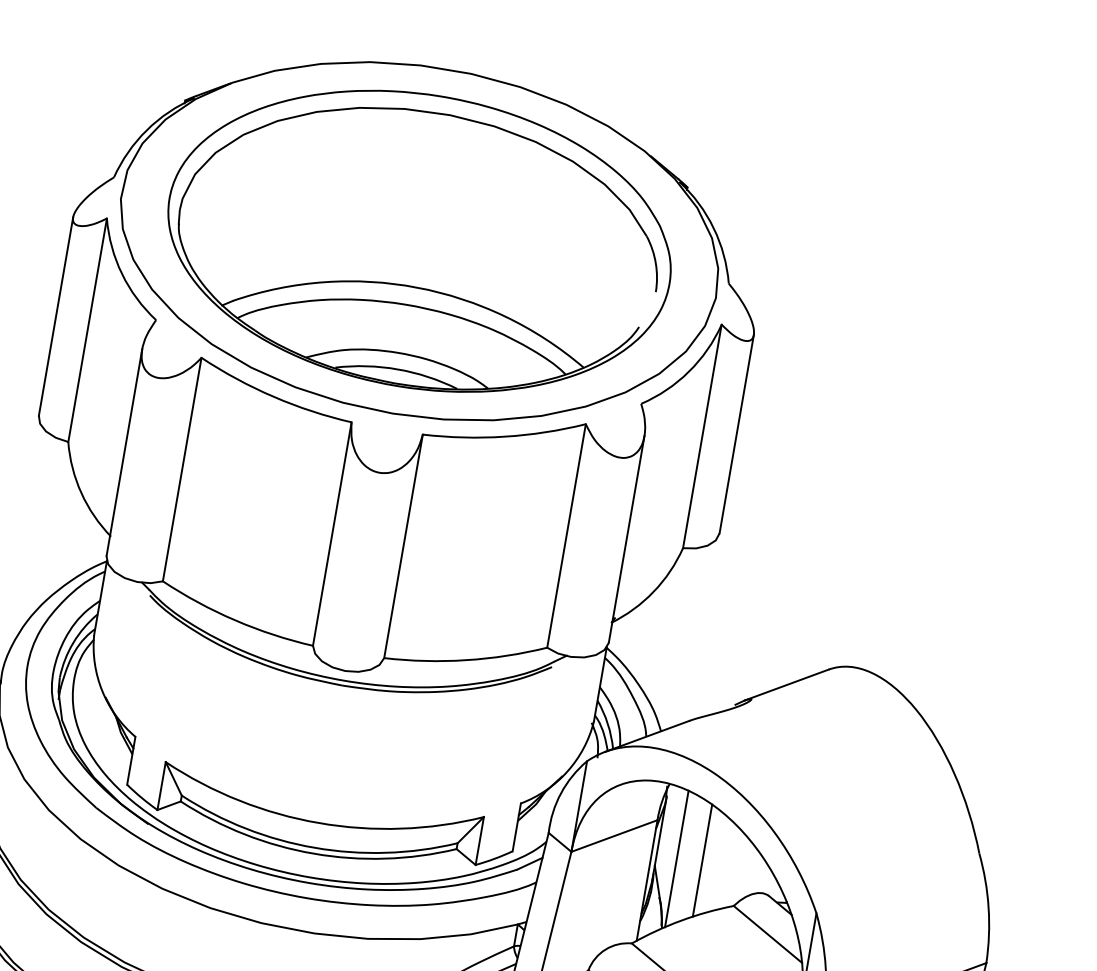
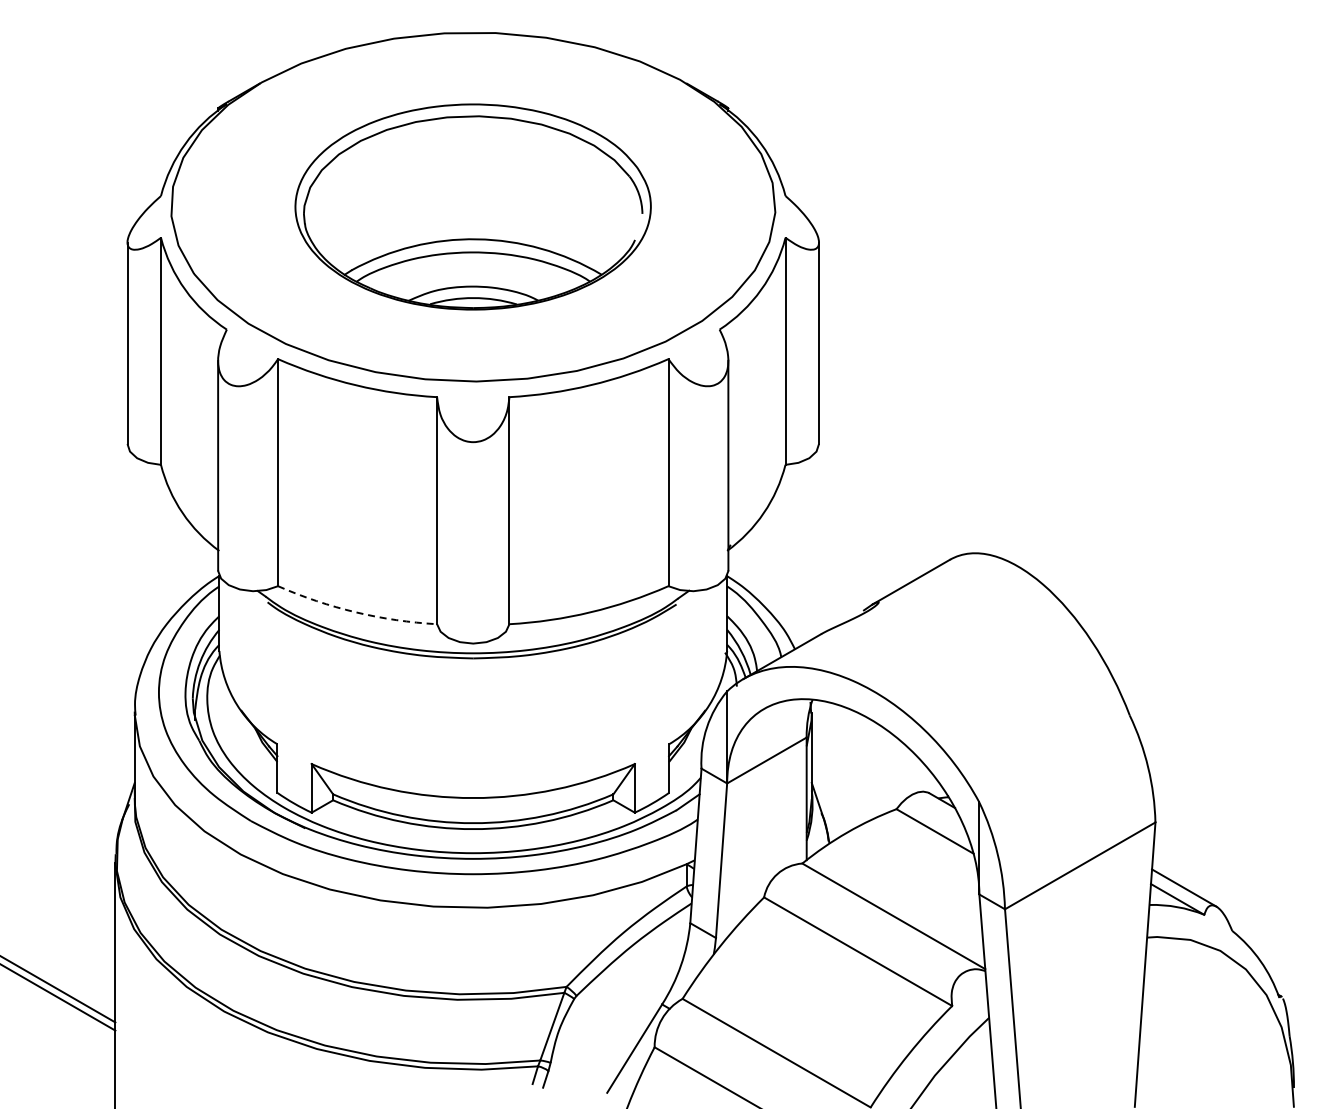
part: (418, 240) -> (472, 206), size x0.7
arc: (234, 620) -> (355, 612), solid -> dashed
line: (676, 858) -> (832, 772), removed
line: (702, 860) -> (857, 769), removed

